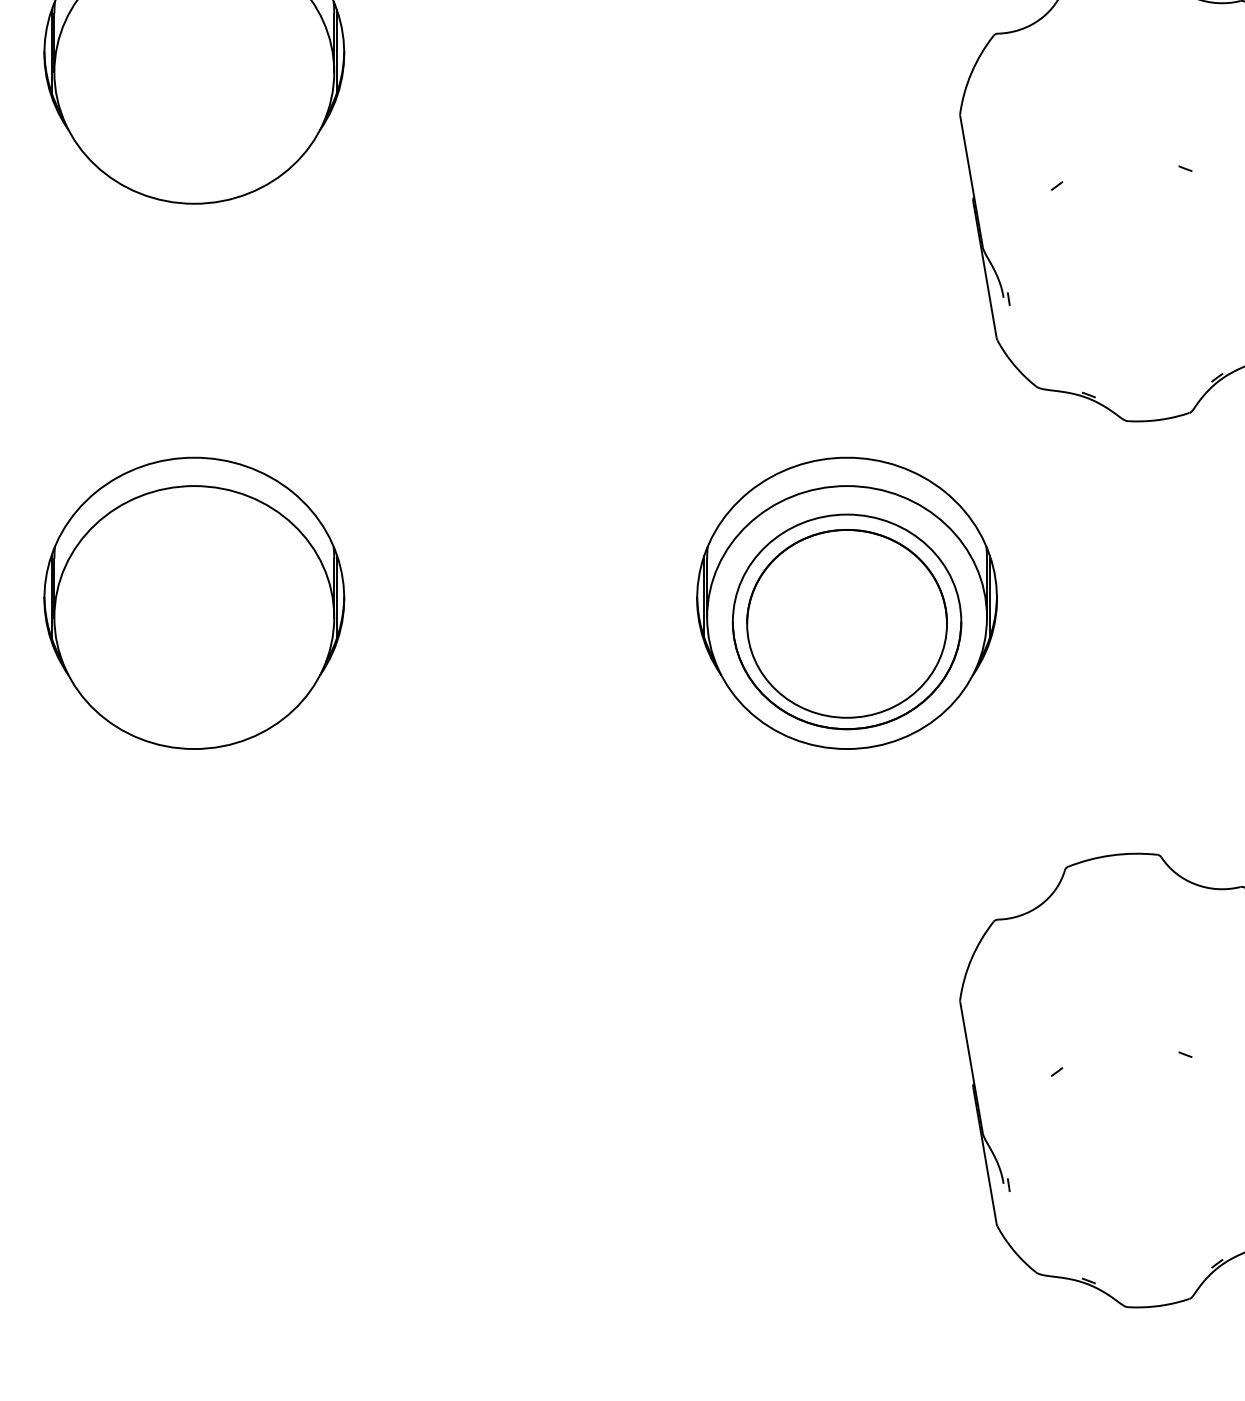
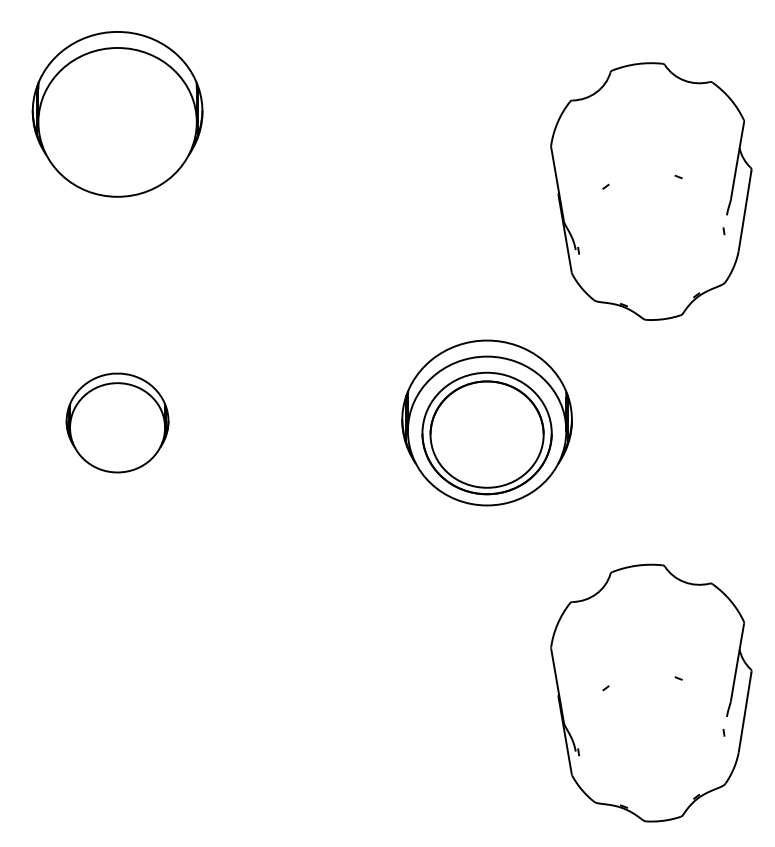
part: (194, 602) -> (117, 422), size x0.6

